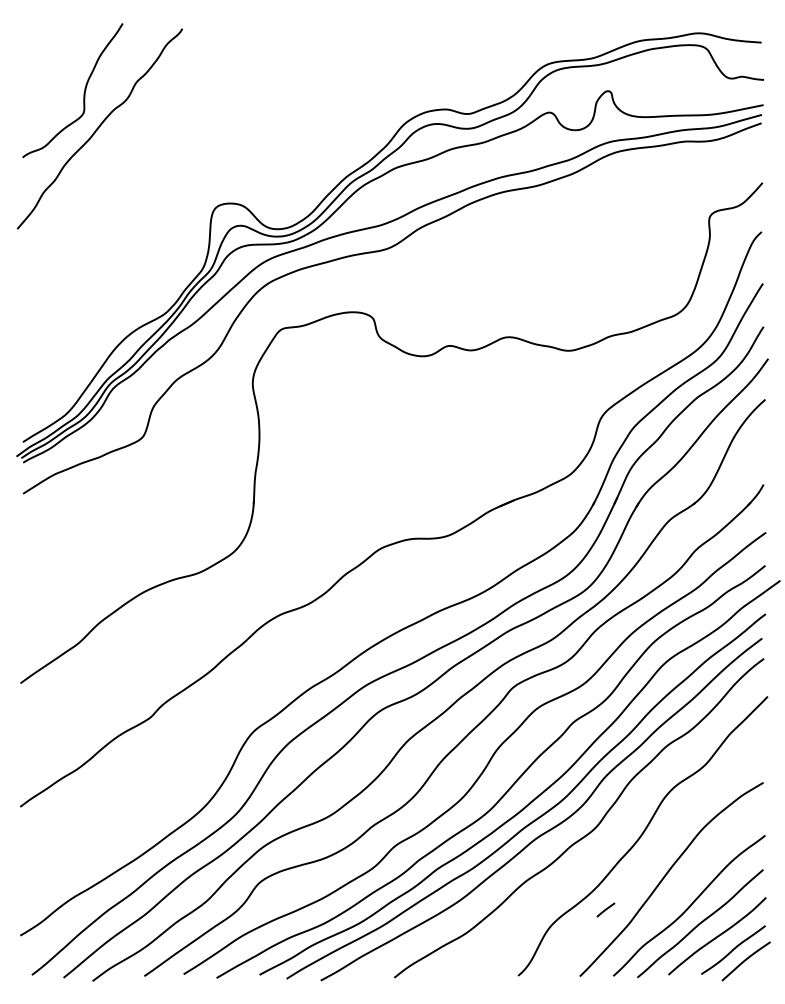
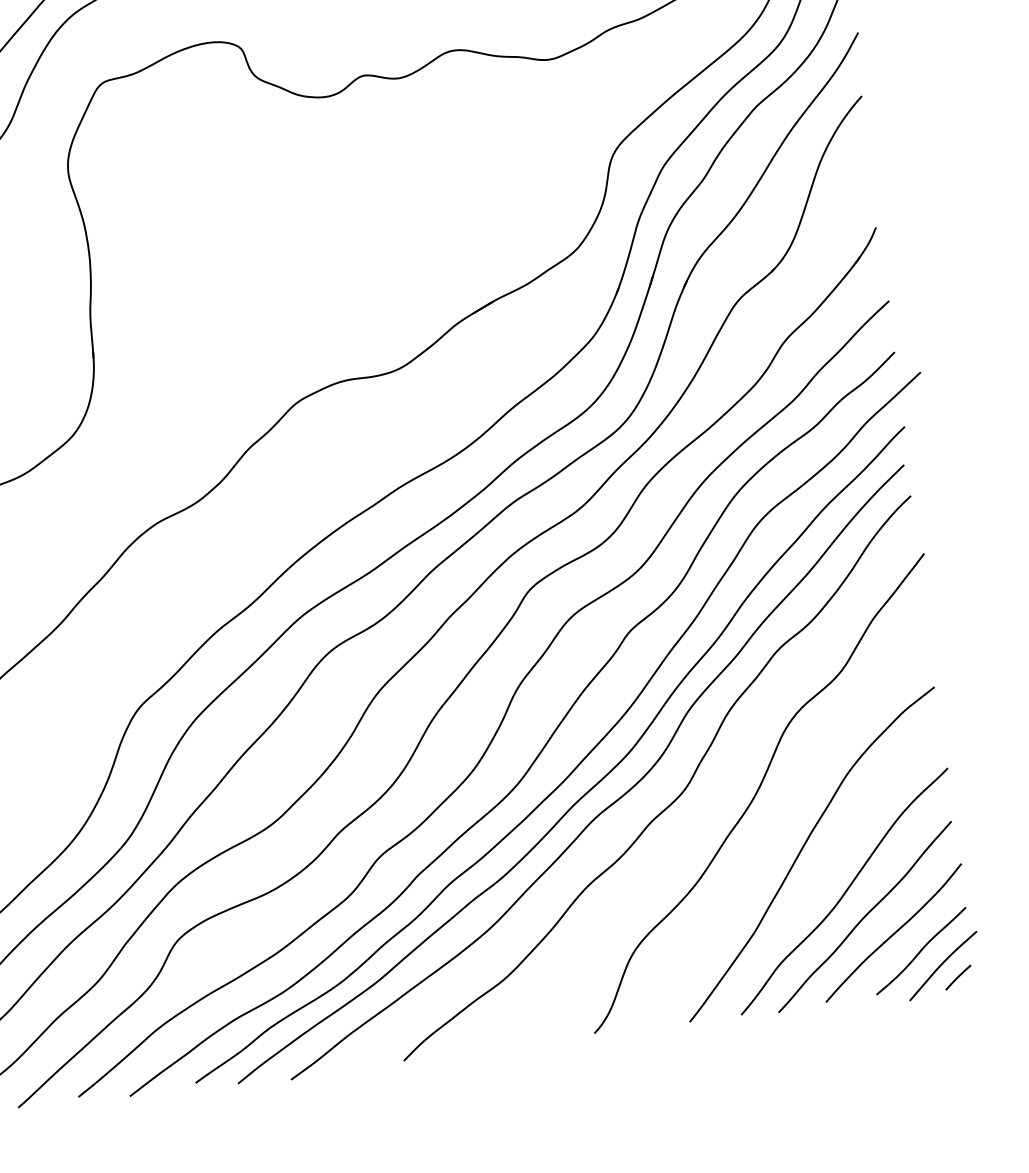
line: (605, 909) -> (957, 976), moved

